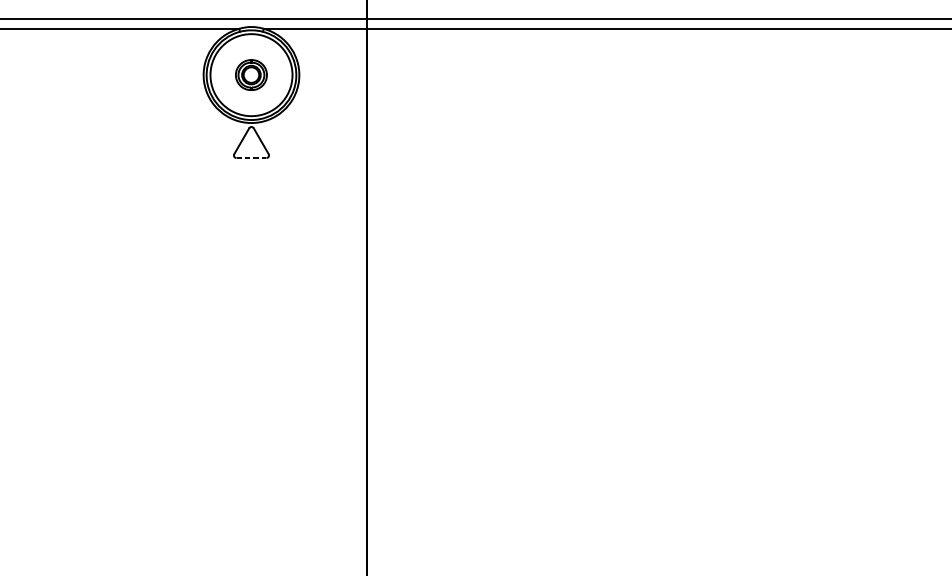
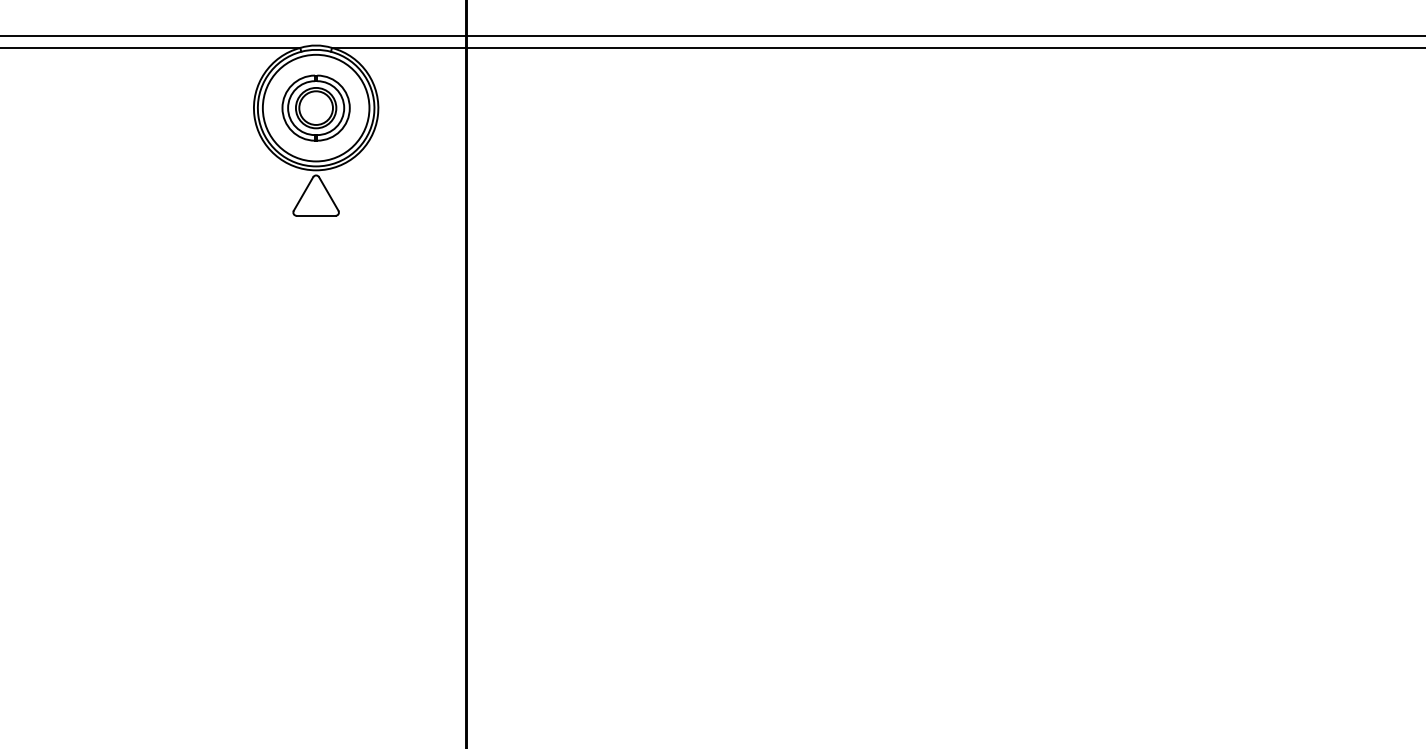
part: (250, 74) -> (315, 107), size x1.67
line: (251, 157) -> (316, 215), dashed -> solid

